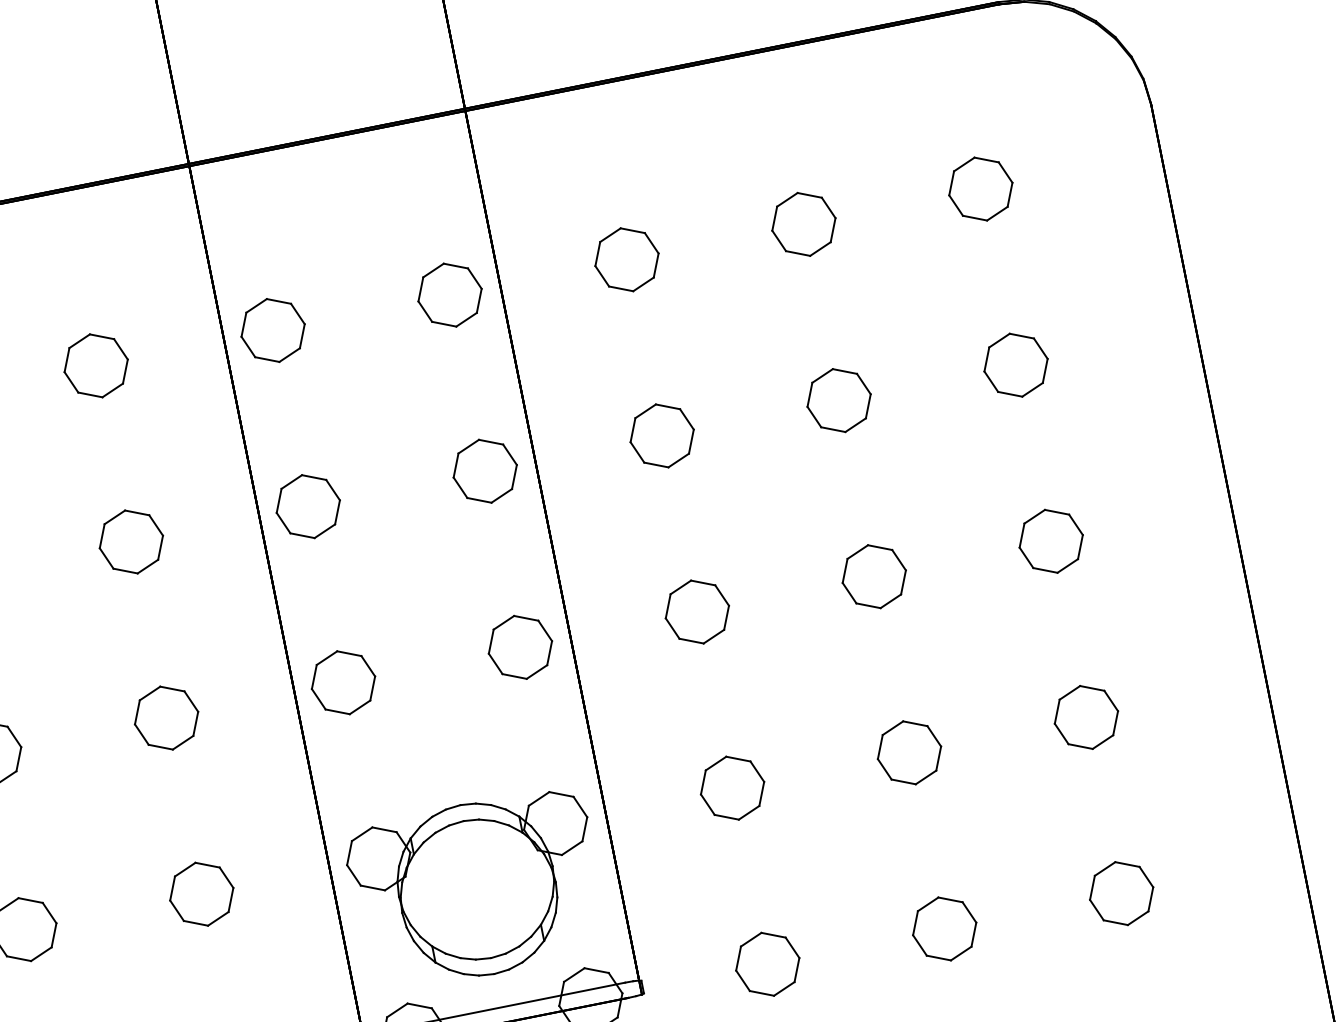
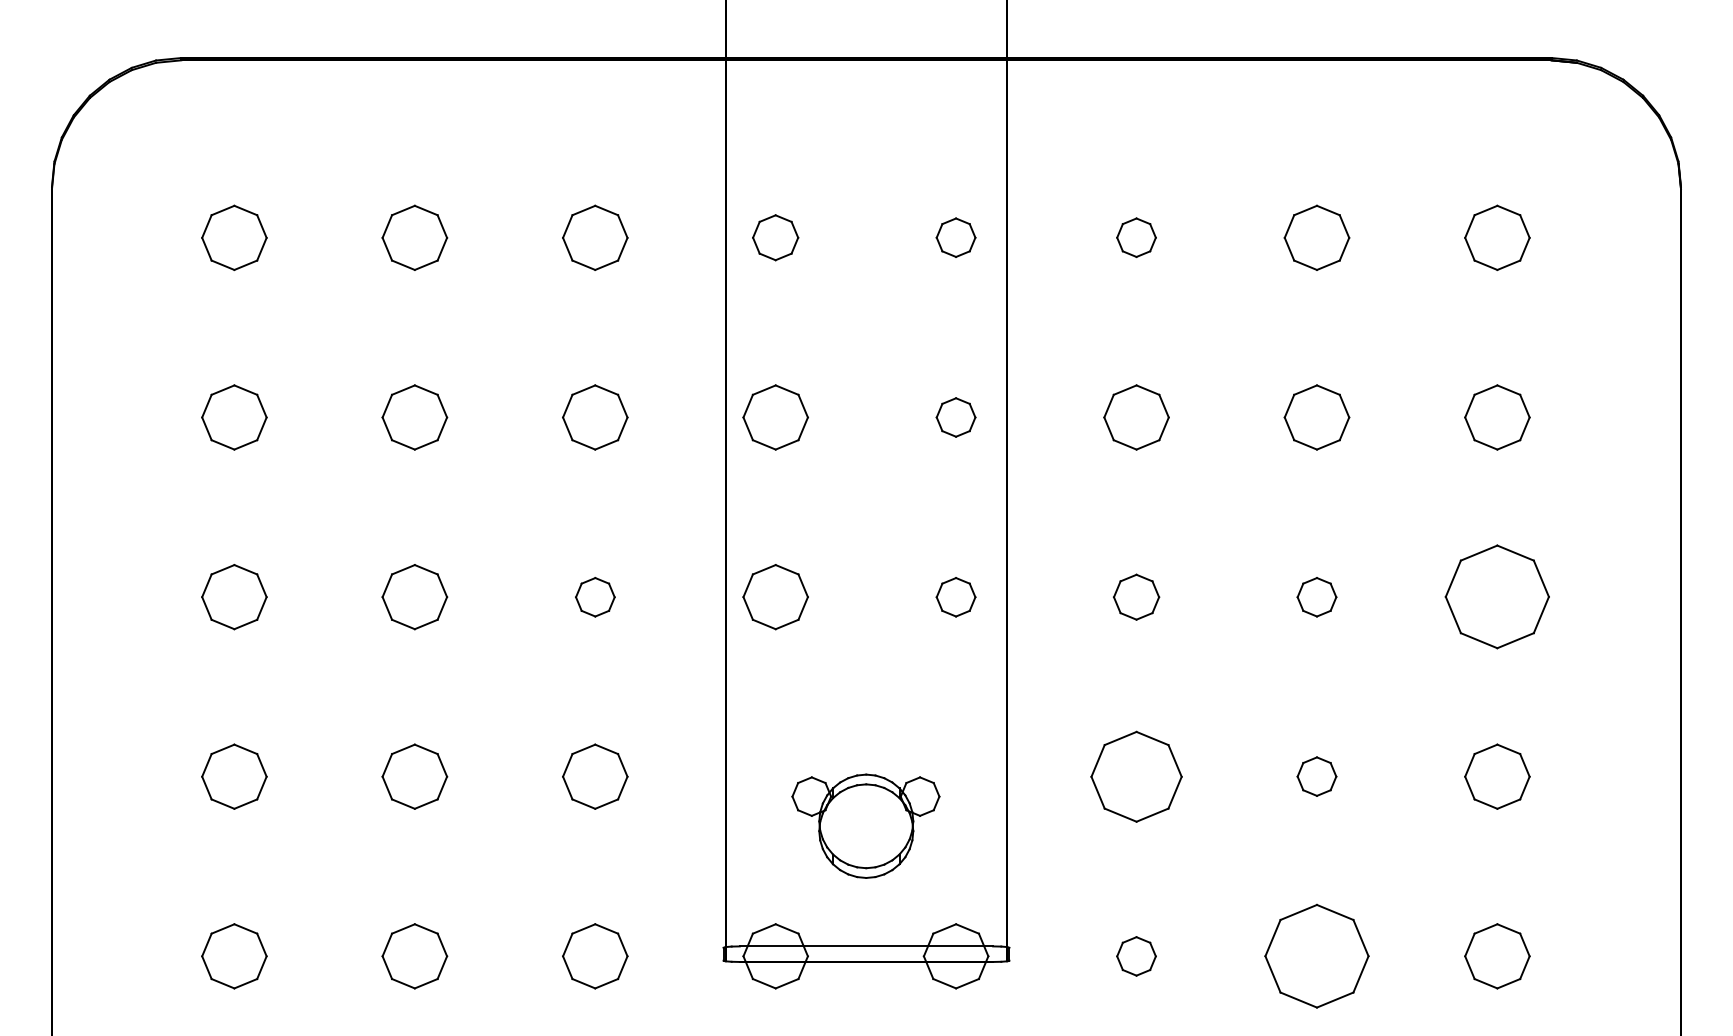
part: (626, 259) -> (1136, 237), size x0.6
part: (449, 294) -> (955, 237), size x0.6
part: (272, 330) -> (775, 237), size x0.7
part: (484, 471) -> (955, 417), size x0.6
part: (1051, 541) -> (1497, 597), size x1.6
part: (873, 577) -> (1316, 597), size x0.6
part: (697, 612) -> (1136, 597), size x0.7
part: (519, 647) -> (955, 597), size x0.6
part: (166, 718) -> (595, 597), size x0.6
part: (908, 752) -> (1316, 776), size x0.6
part: (732, 787) -> (1136, 776), size x1.4
part: (476, 890) -> (865, 826), size x0.6
part: (944, 929) -> (1316, 956), size x1.6
part: (767, 964) -> (1136, 956), size x0.6

